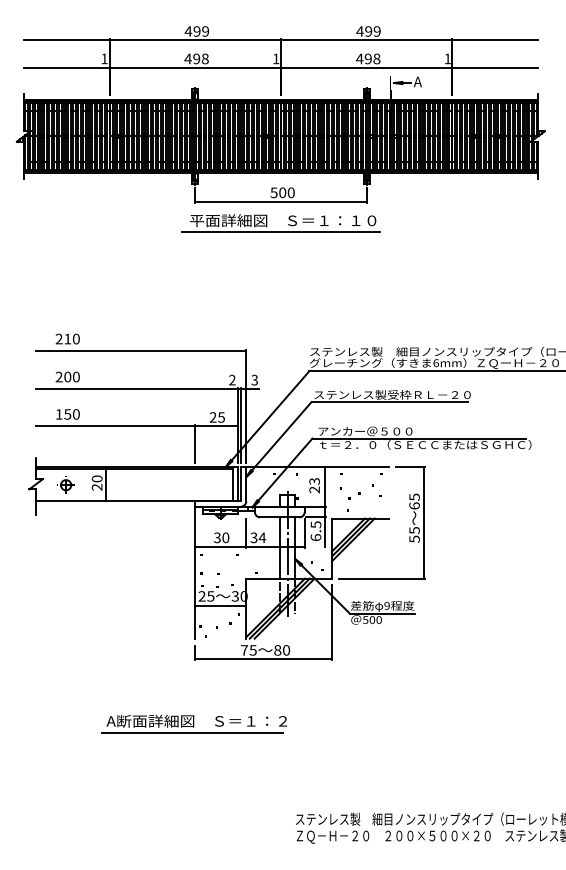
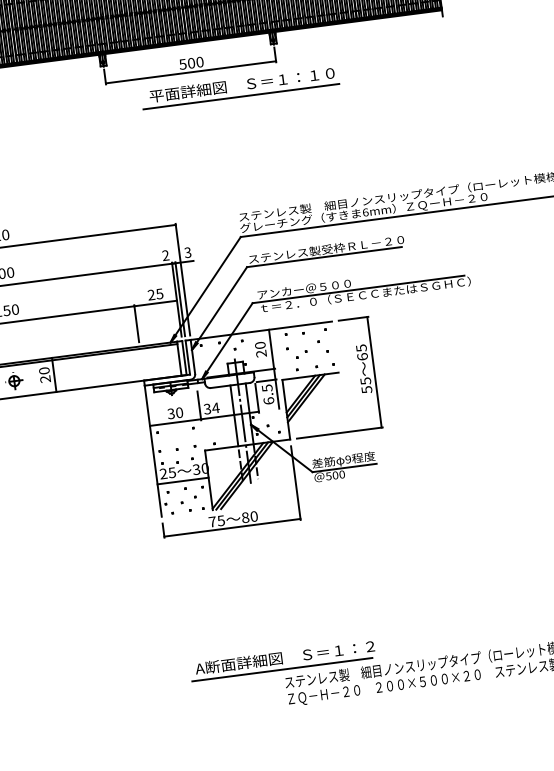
part: (280, 231) -> (240, 95), moved
text: (314, 481) -> (260, 345), 23 -> 20
part: (194, 723) -> (282, 660), moved

